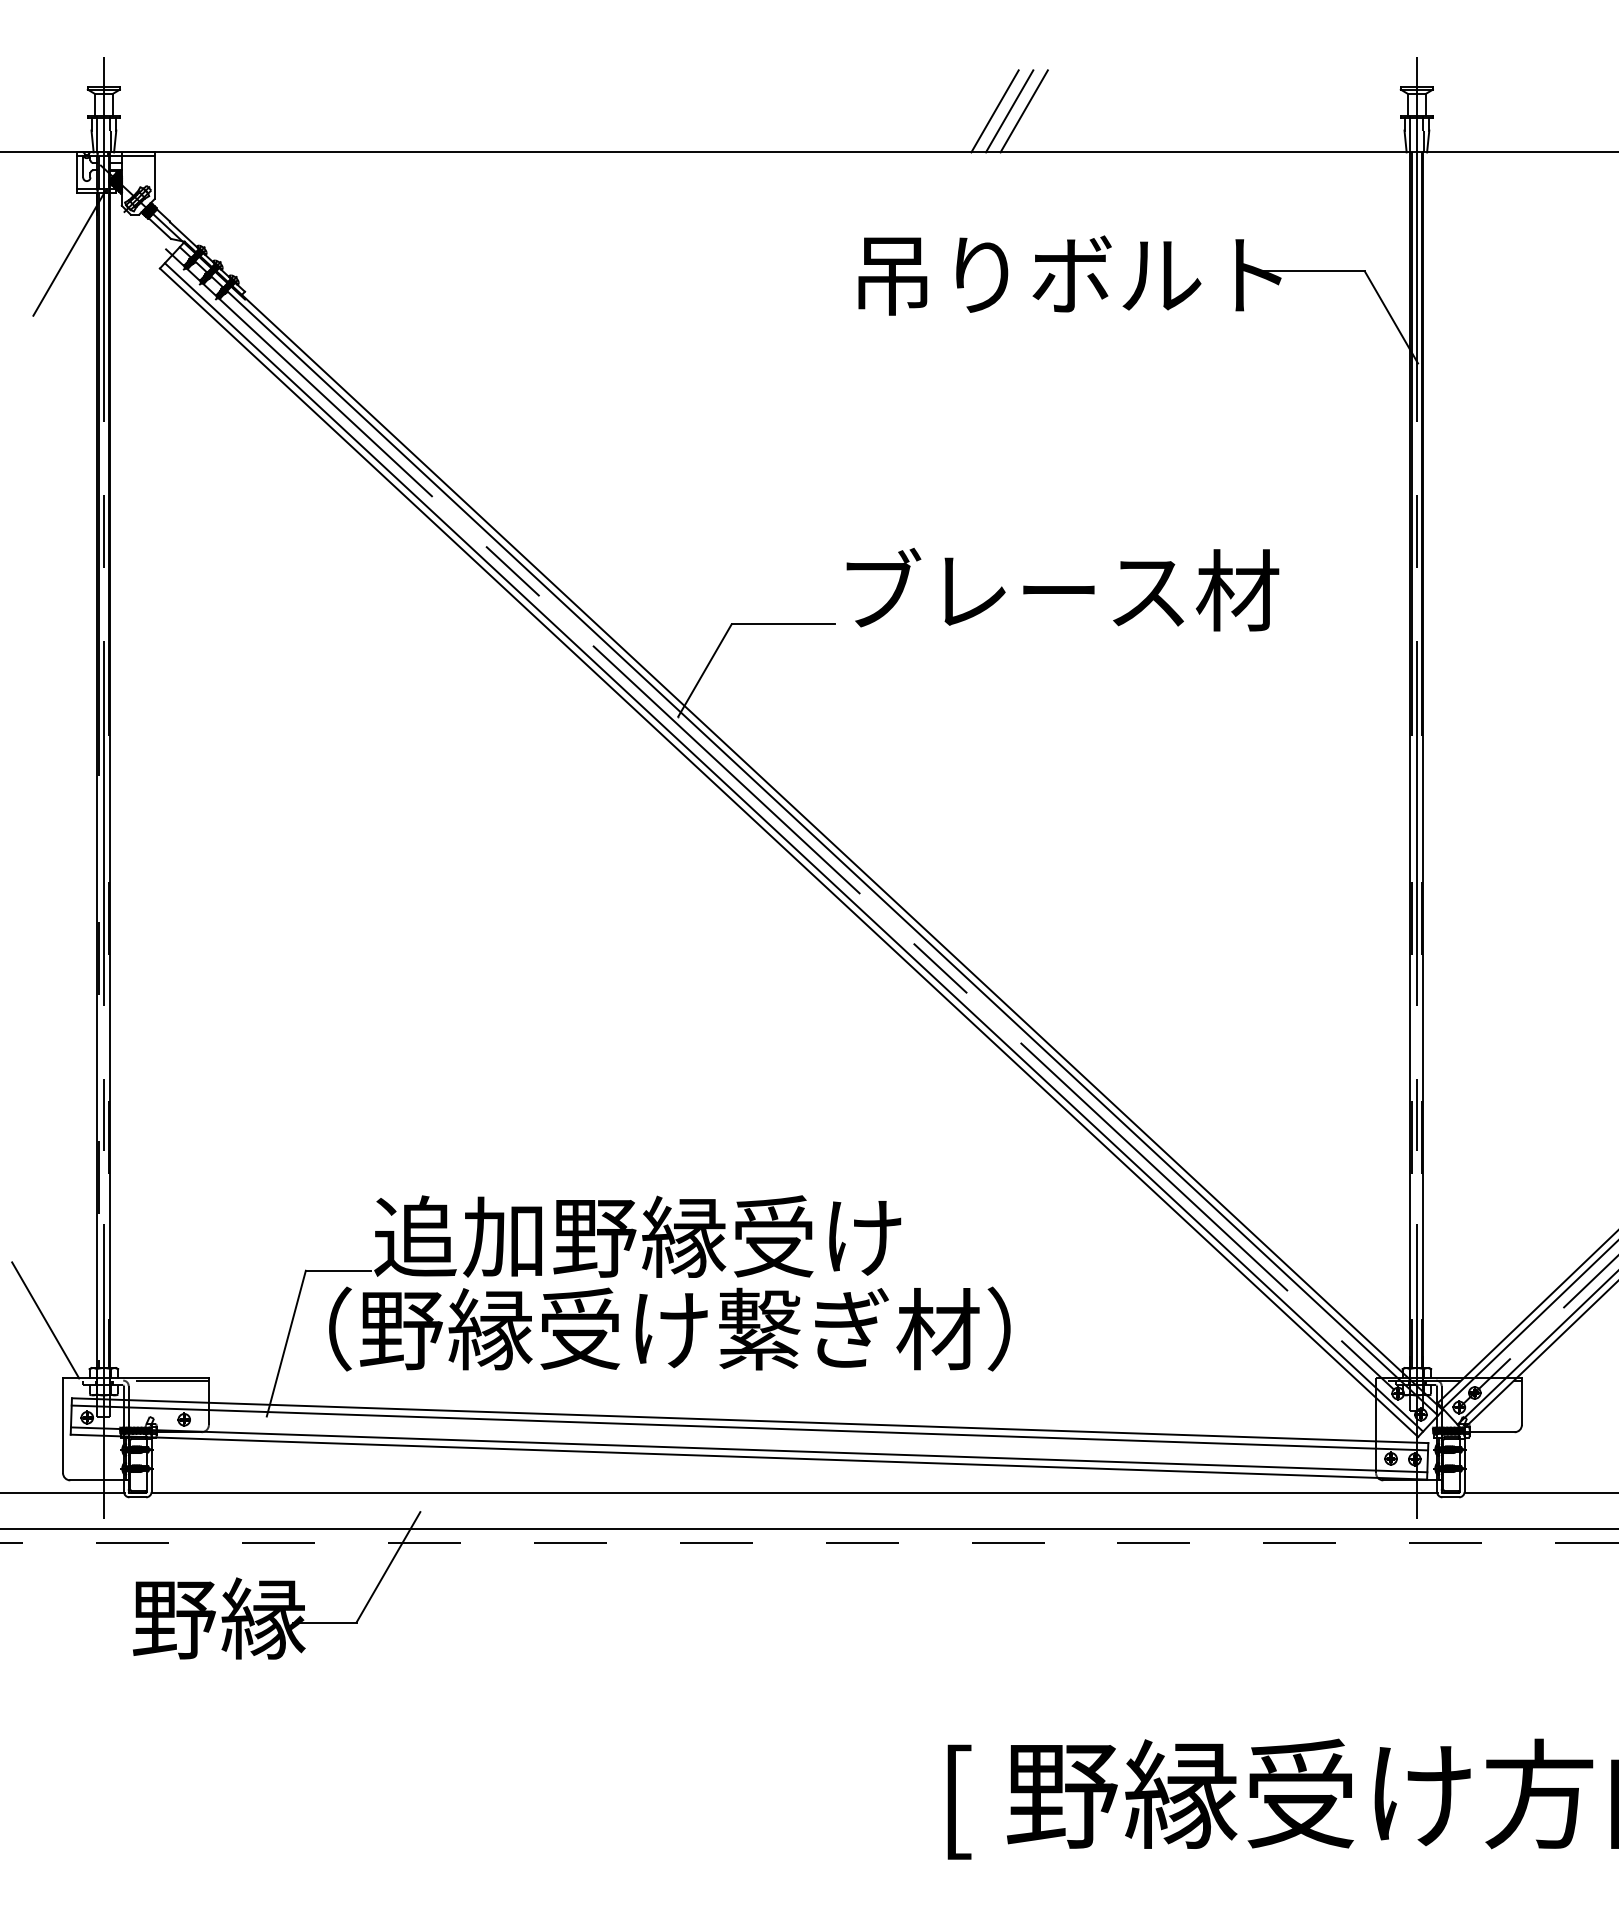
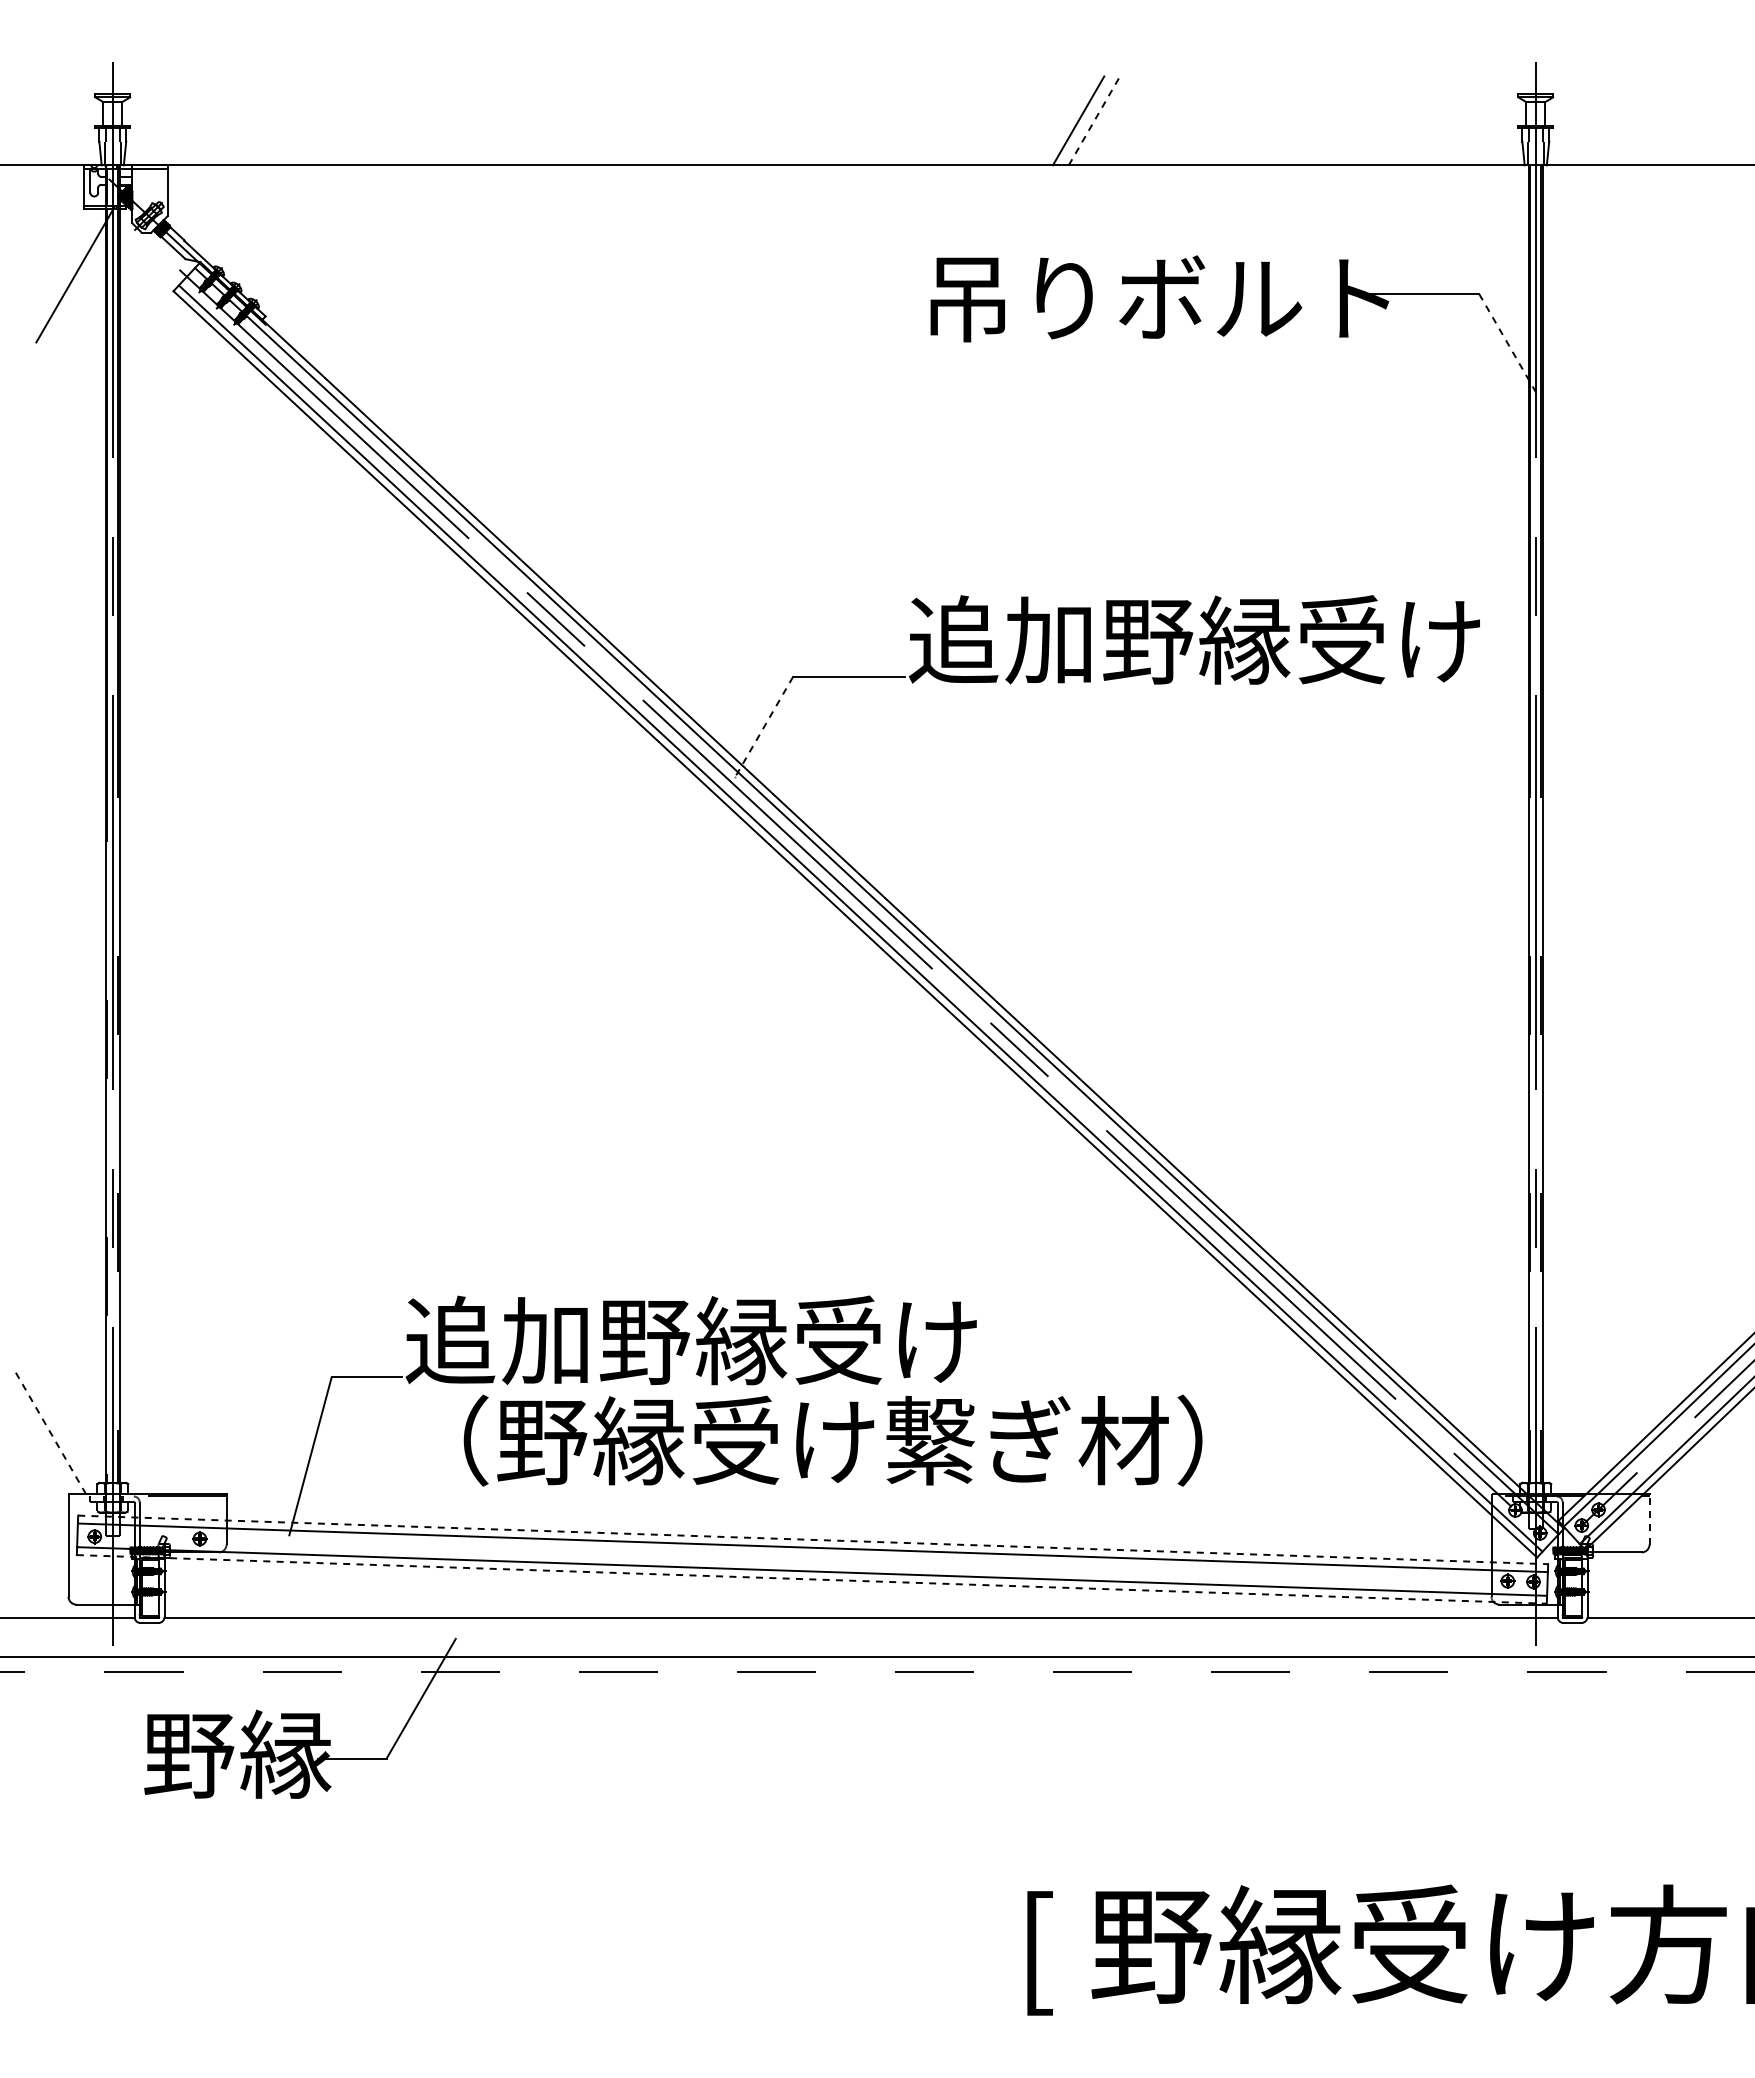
line: (1009, 111) -> (1094, 120), solid -> dashed
line: (1023, 111) -> (1109, 120), removed
line: (1391, 317) -> (1508, 344), solid -> dashed
text: (1101, 589) -> (1193, 639), ブレース材 -> 追加野縁受け
line: (705, 670) -> (764, 726), solid -> dashed
line: (45, 1320) -> (49, 1431), solid -> dashed
text: (669, 1328) -> (832, 1440), moved
line: (1521, 1400) -> (1649, 1518), solid -> dashed
line: (750, 1420) -> (813, 1539), solid -> dashed
line: (749, 1457) -> (812, 1579), solid -> dashed

